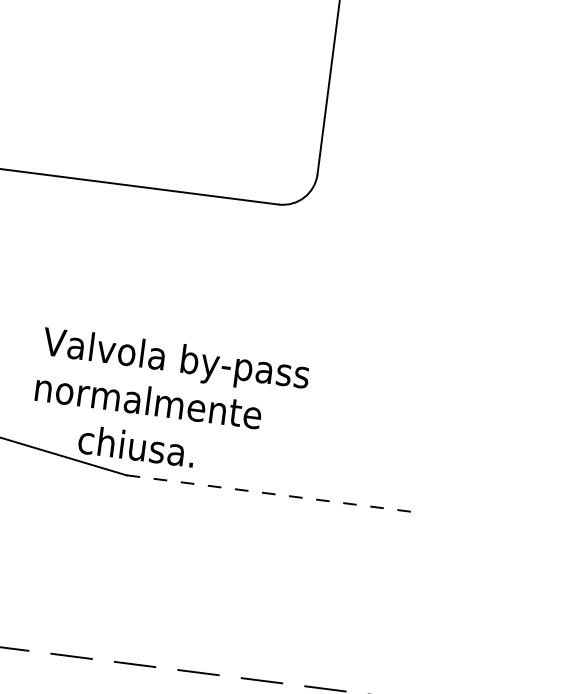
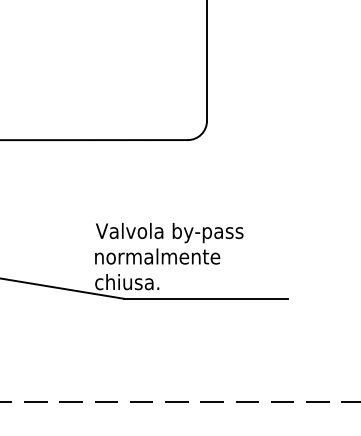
text: (173, 380) -> (169, 243), moved
line: (273, 493) -> (205, 298), dashed -> solid

